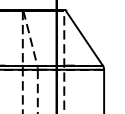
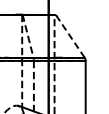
line: (84, 38) -> (70, 36), solid -> dashed

